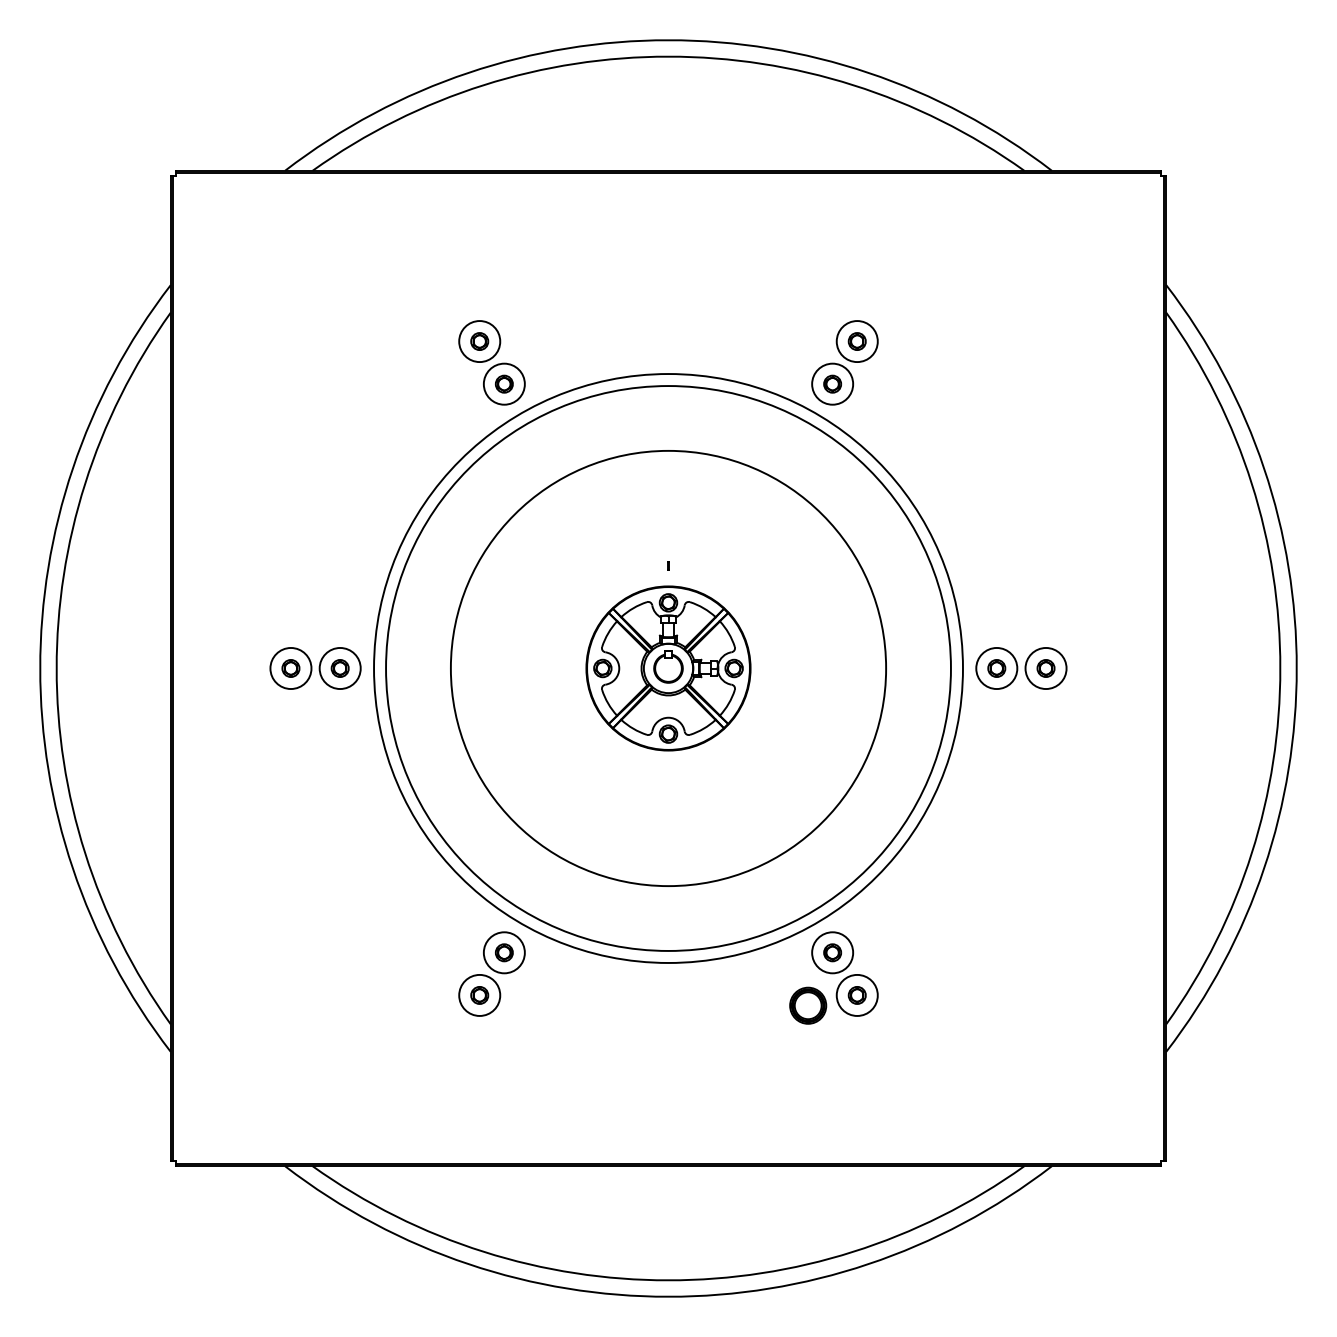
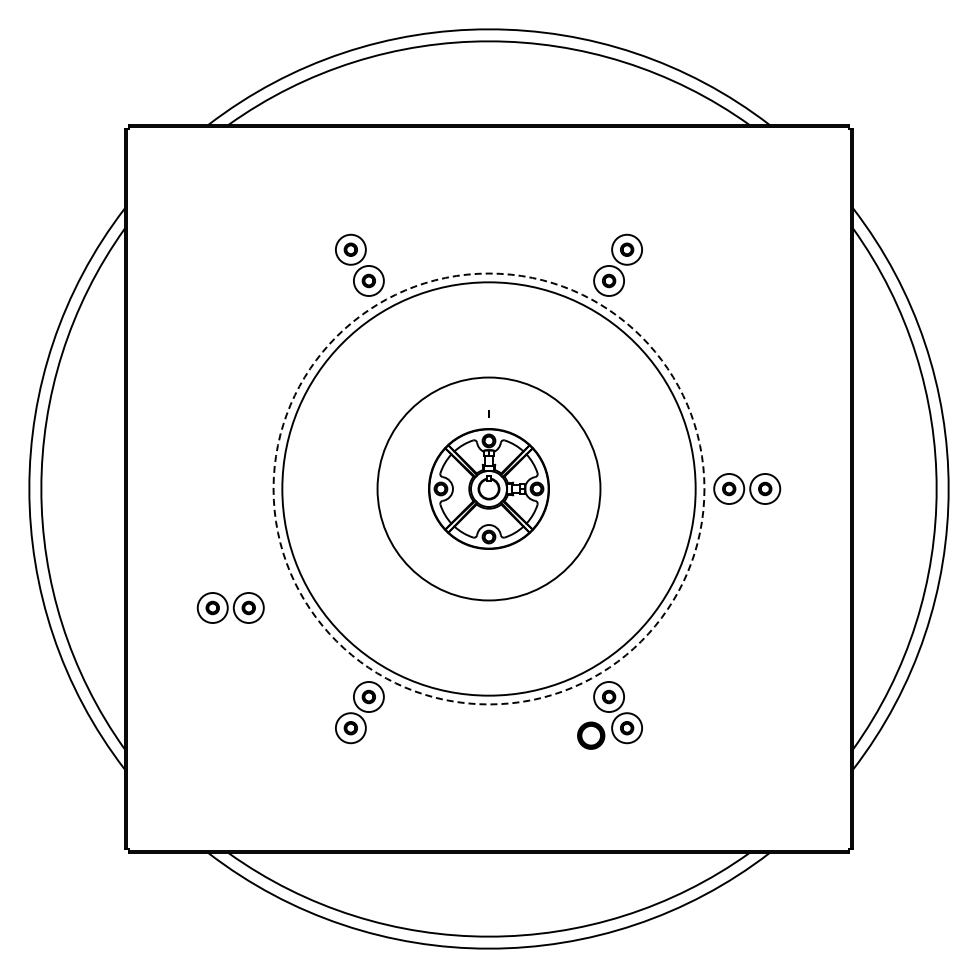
part: (315, 667) -> (230, 607), moved
circle: (667, 667) -> (488, 488), size x0.7
circle: (667, 667) -> (488, 488), solid -> dashed

